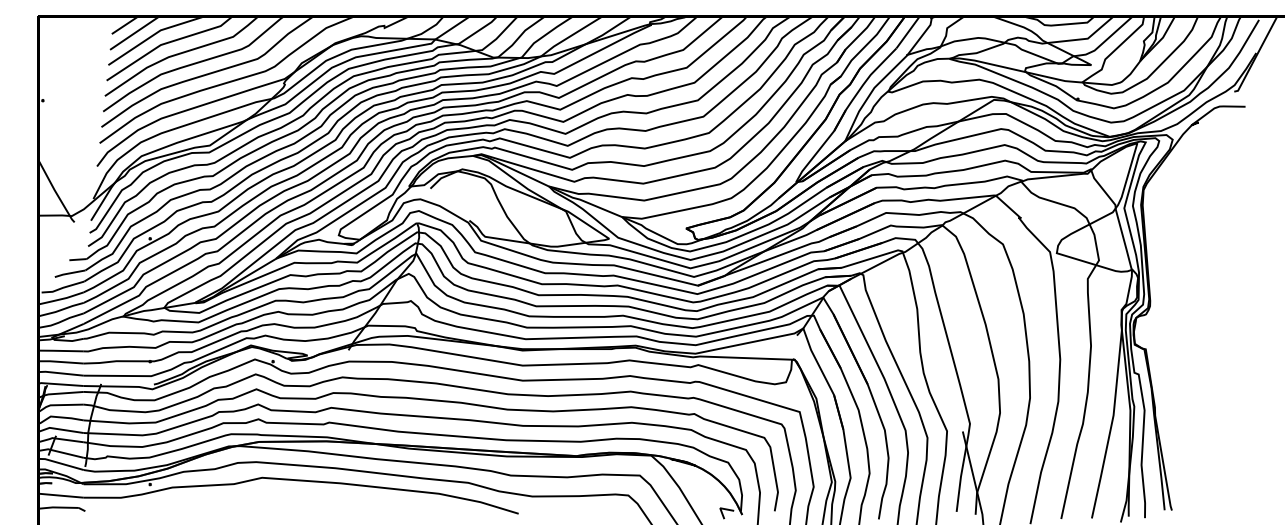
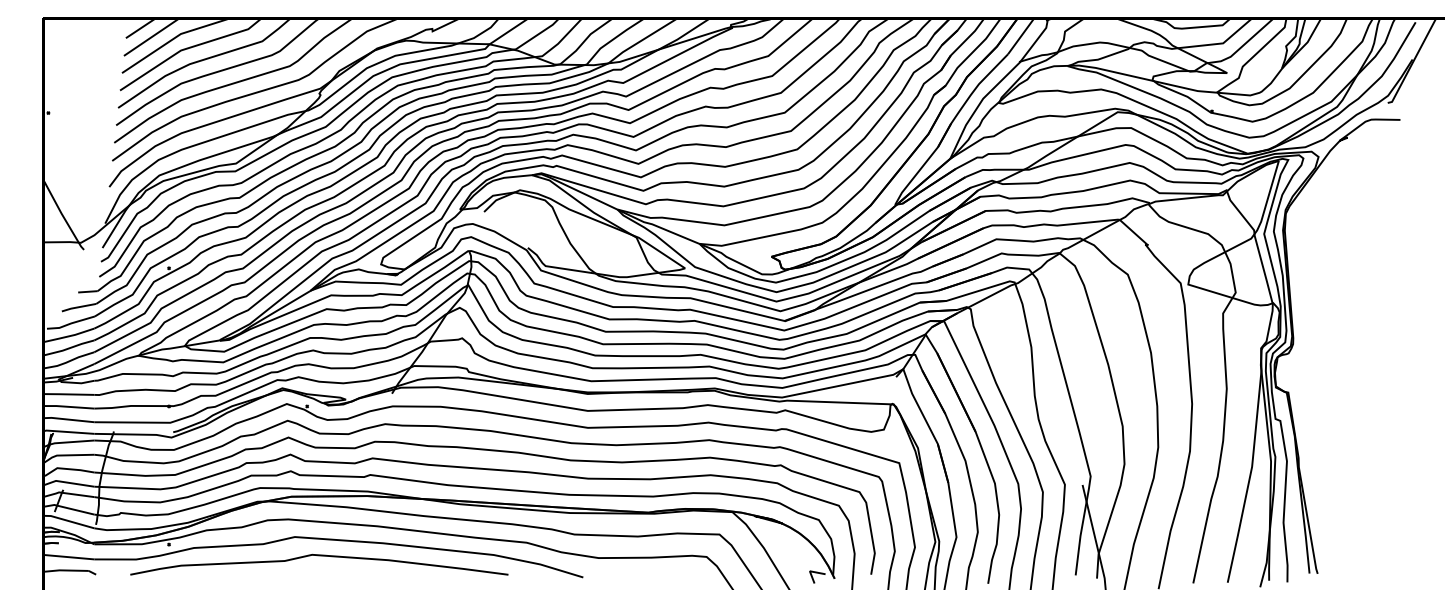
curve: (284, 495) -> (319, 556), added

